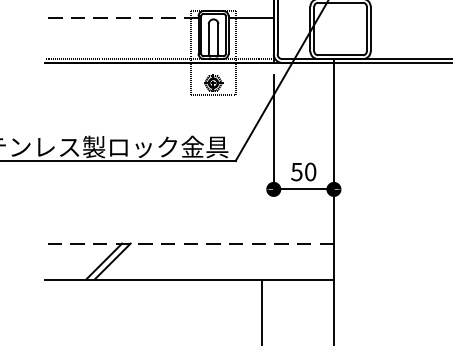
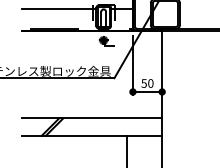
line: (120, 17) -> (58, 8), dashed -> solid
line: (188, 244) -> (91, 118), dashed -> solid

